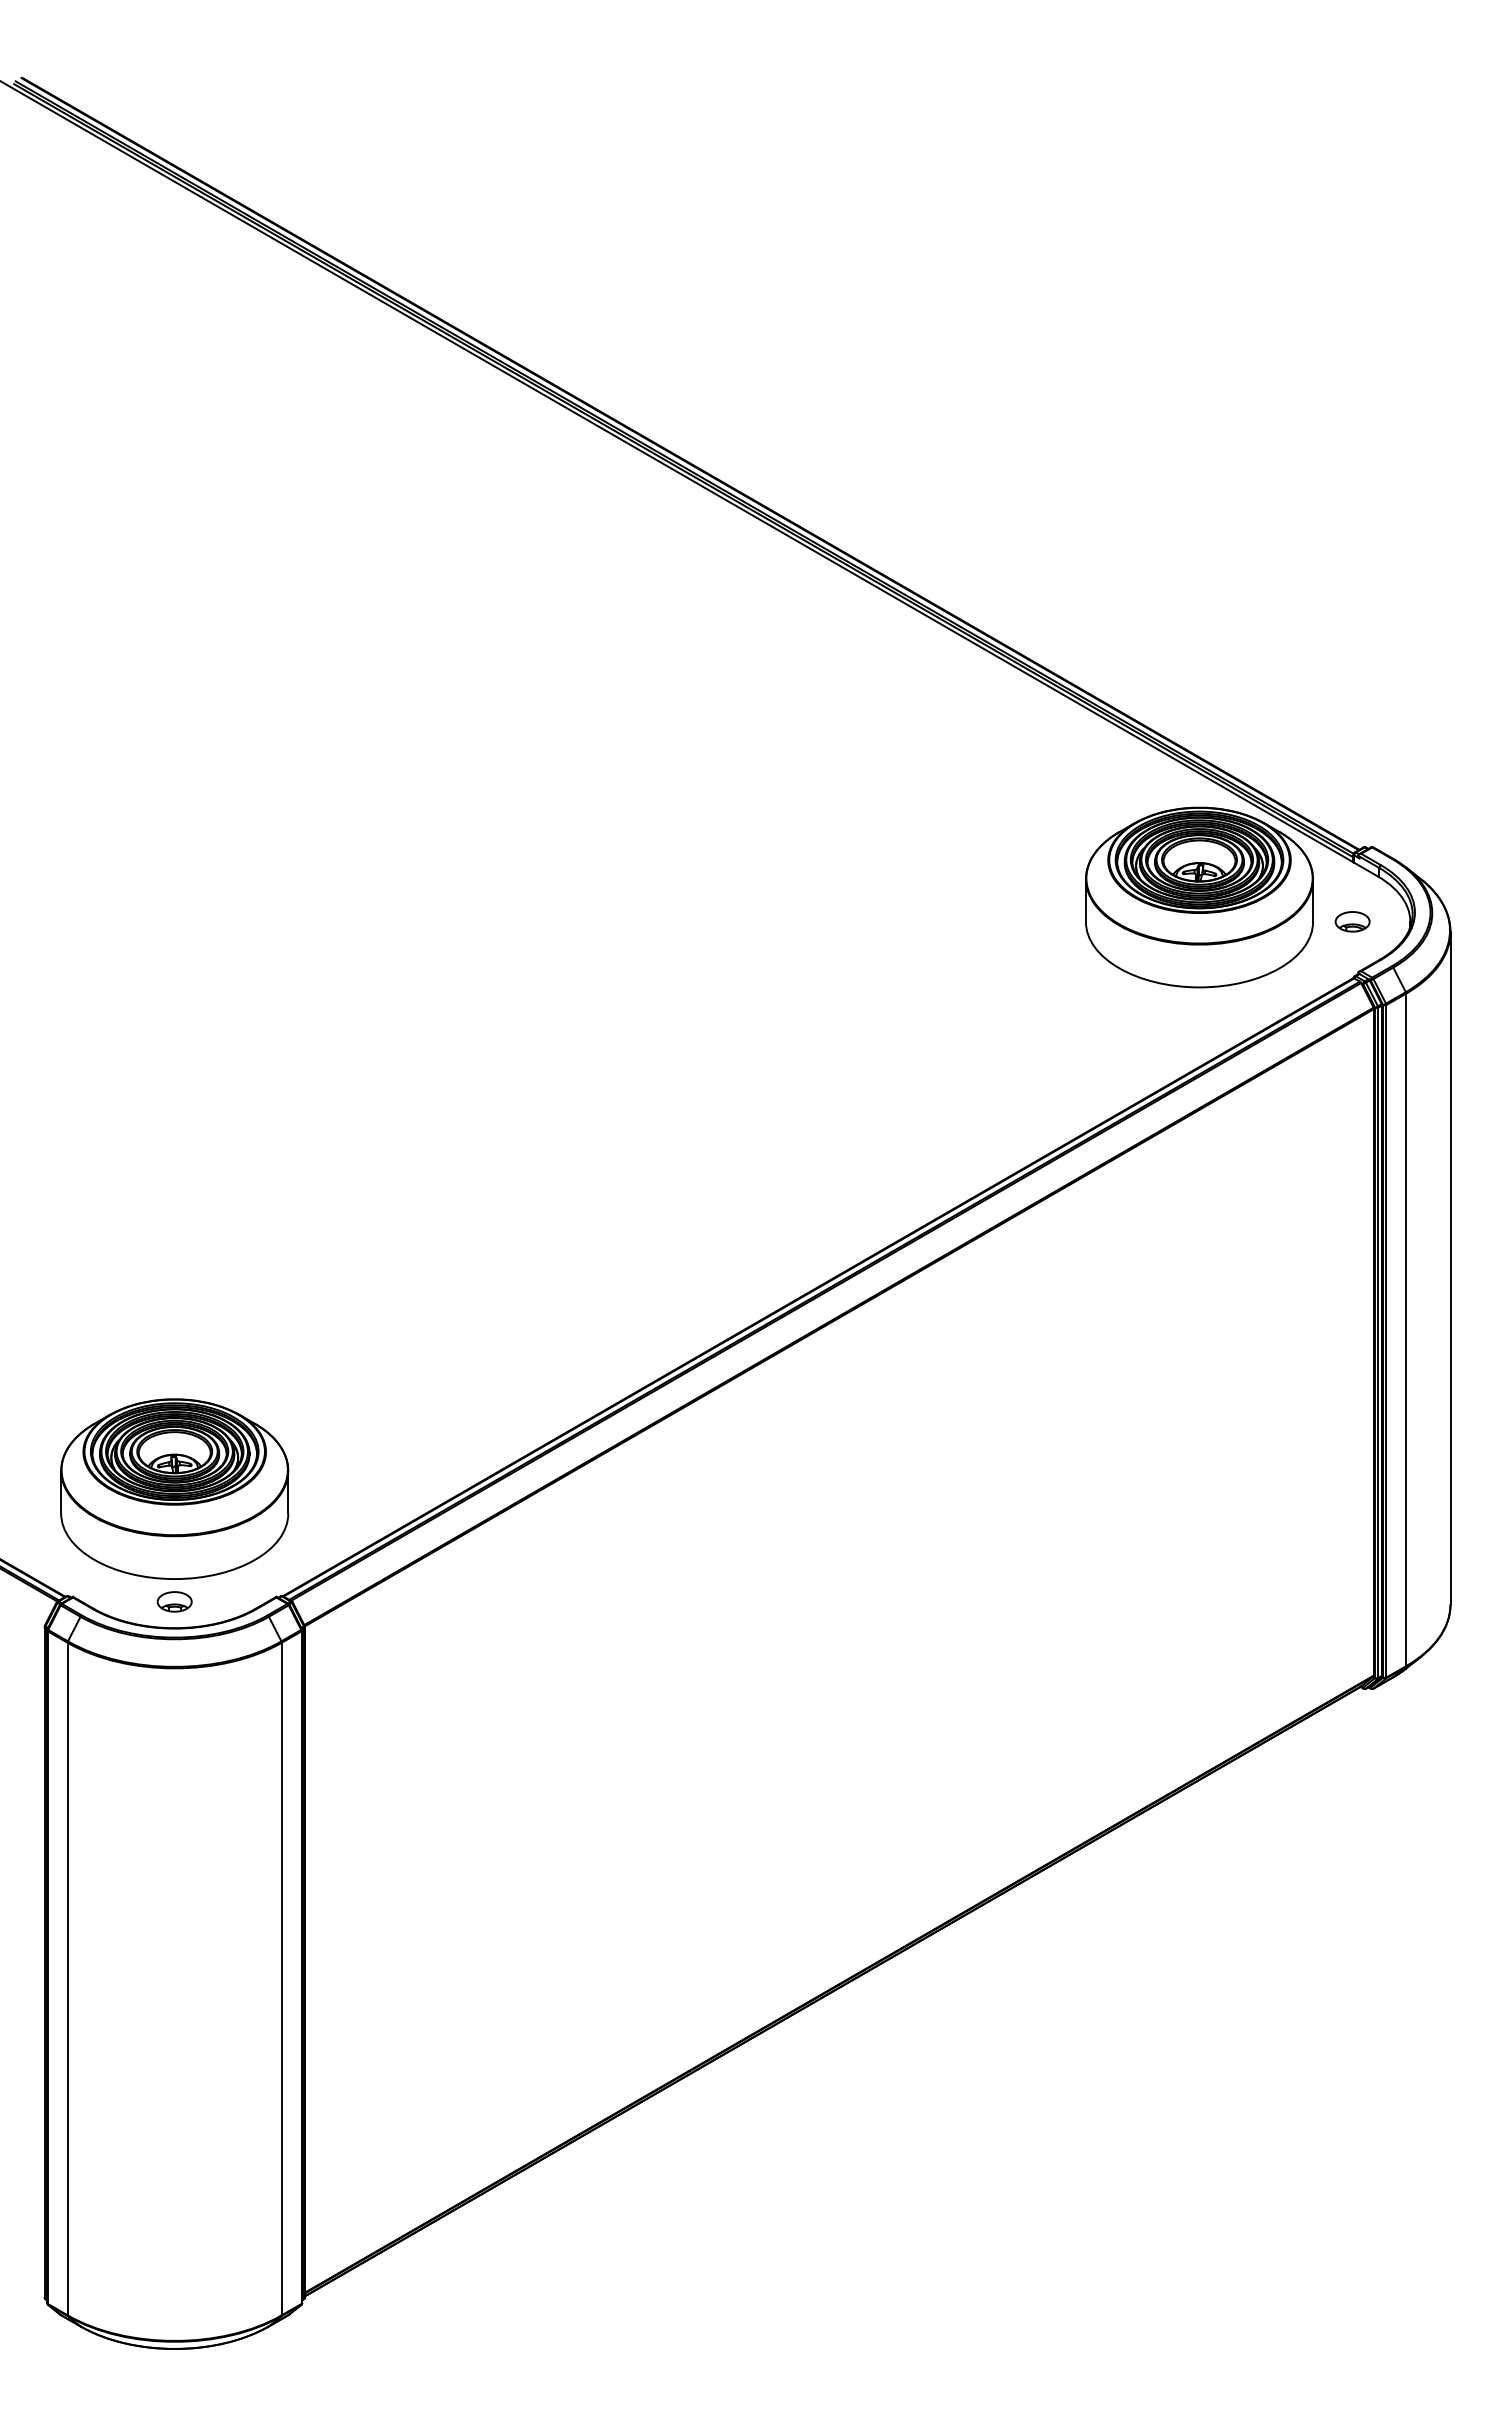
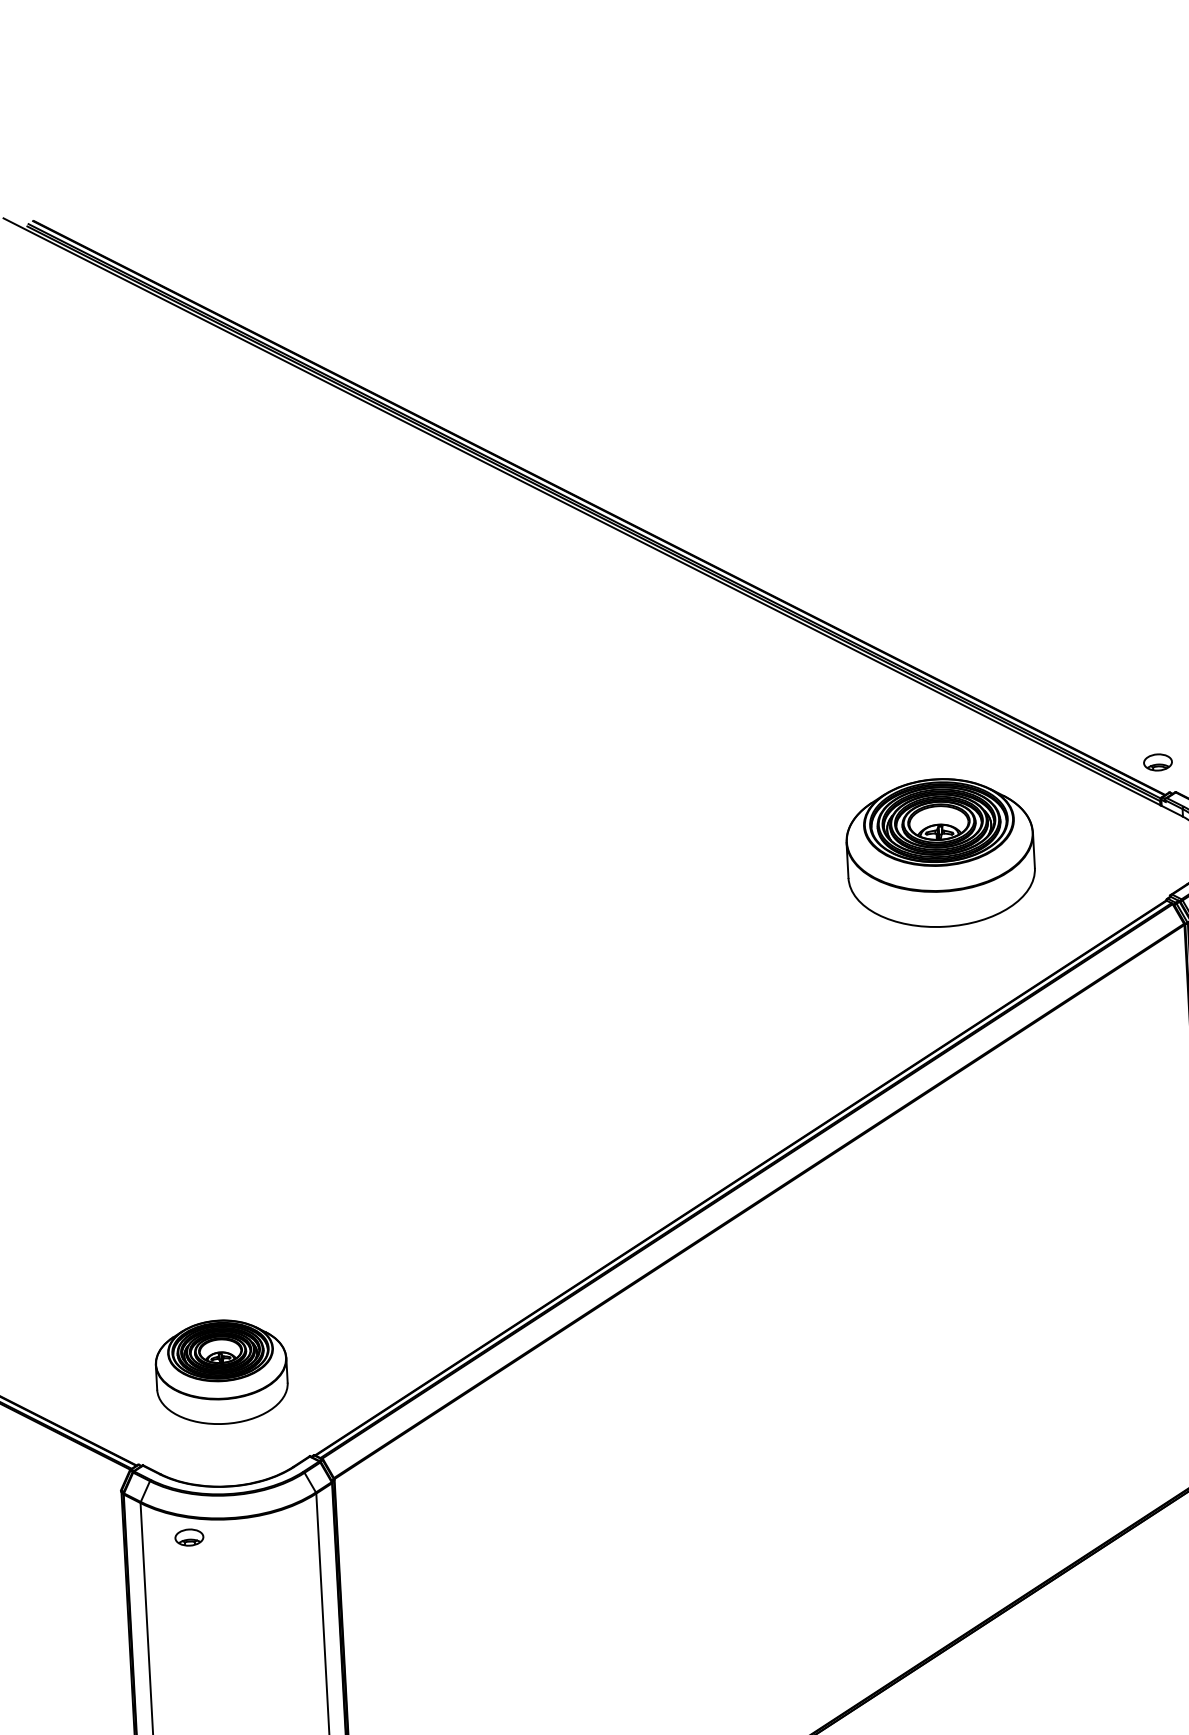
part: (1199, 897) -> (940, 852), moved
part: (1352, 921) -> (1157, 762), moved
part: (174, 1488) -> (221, 1371), size x0.7
part: (174, 1601) -> (189, 1537), moved

